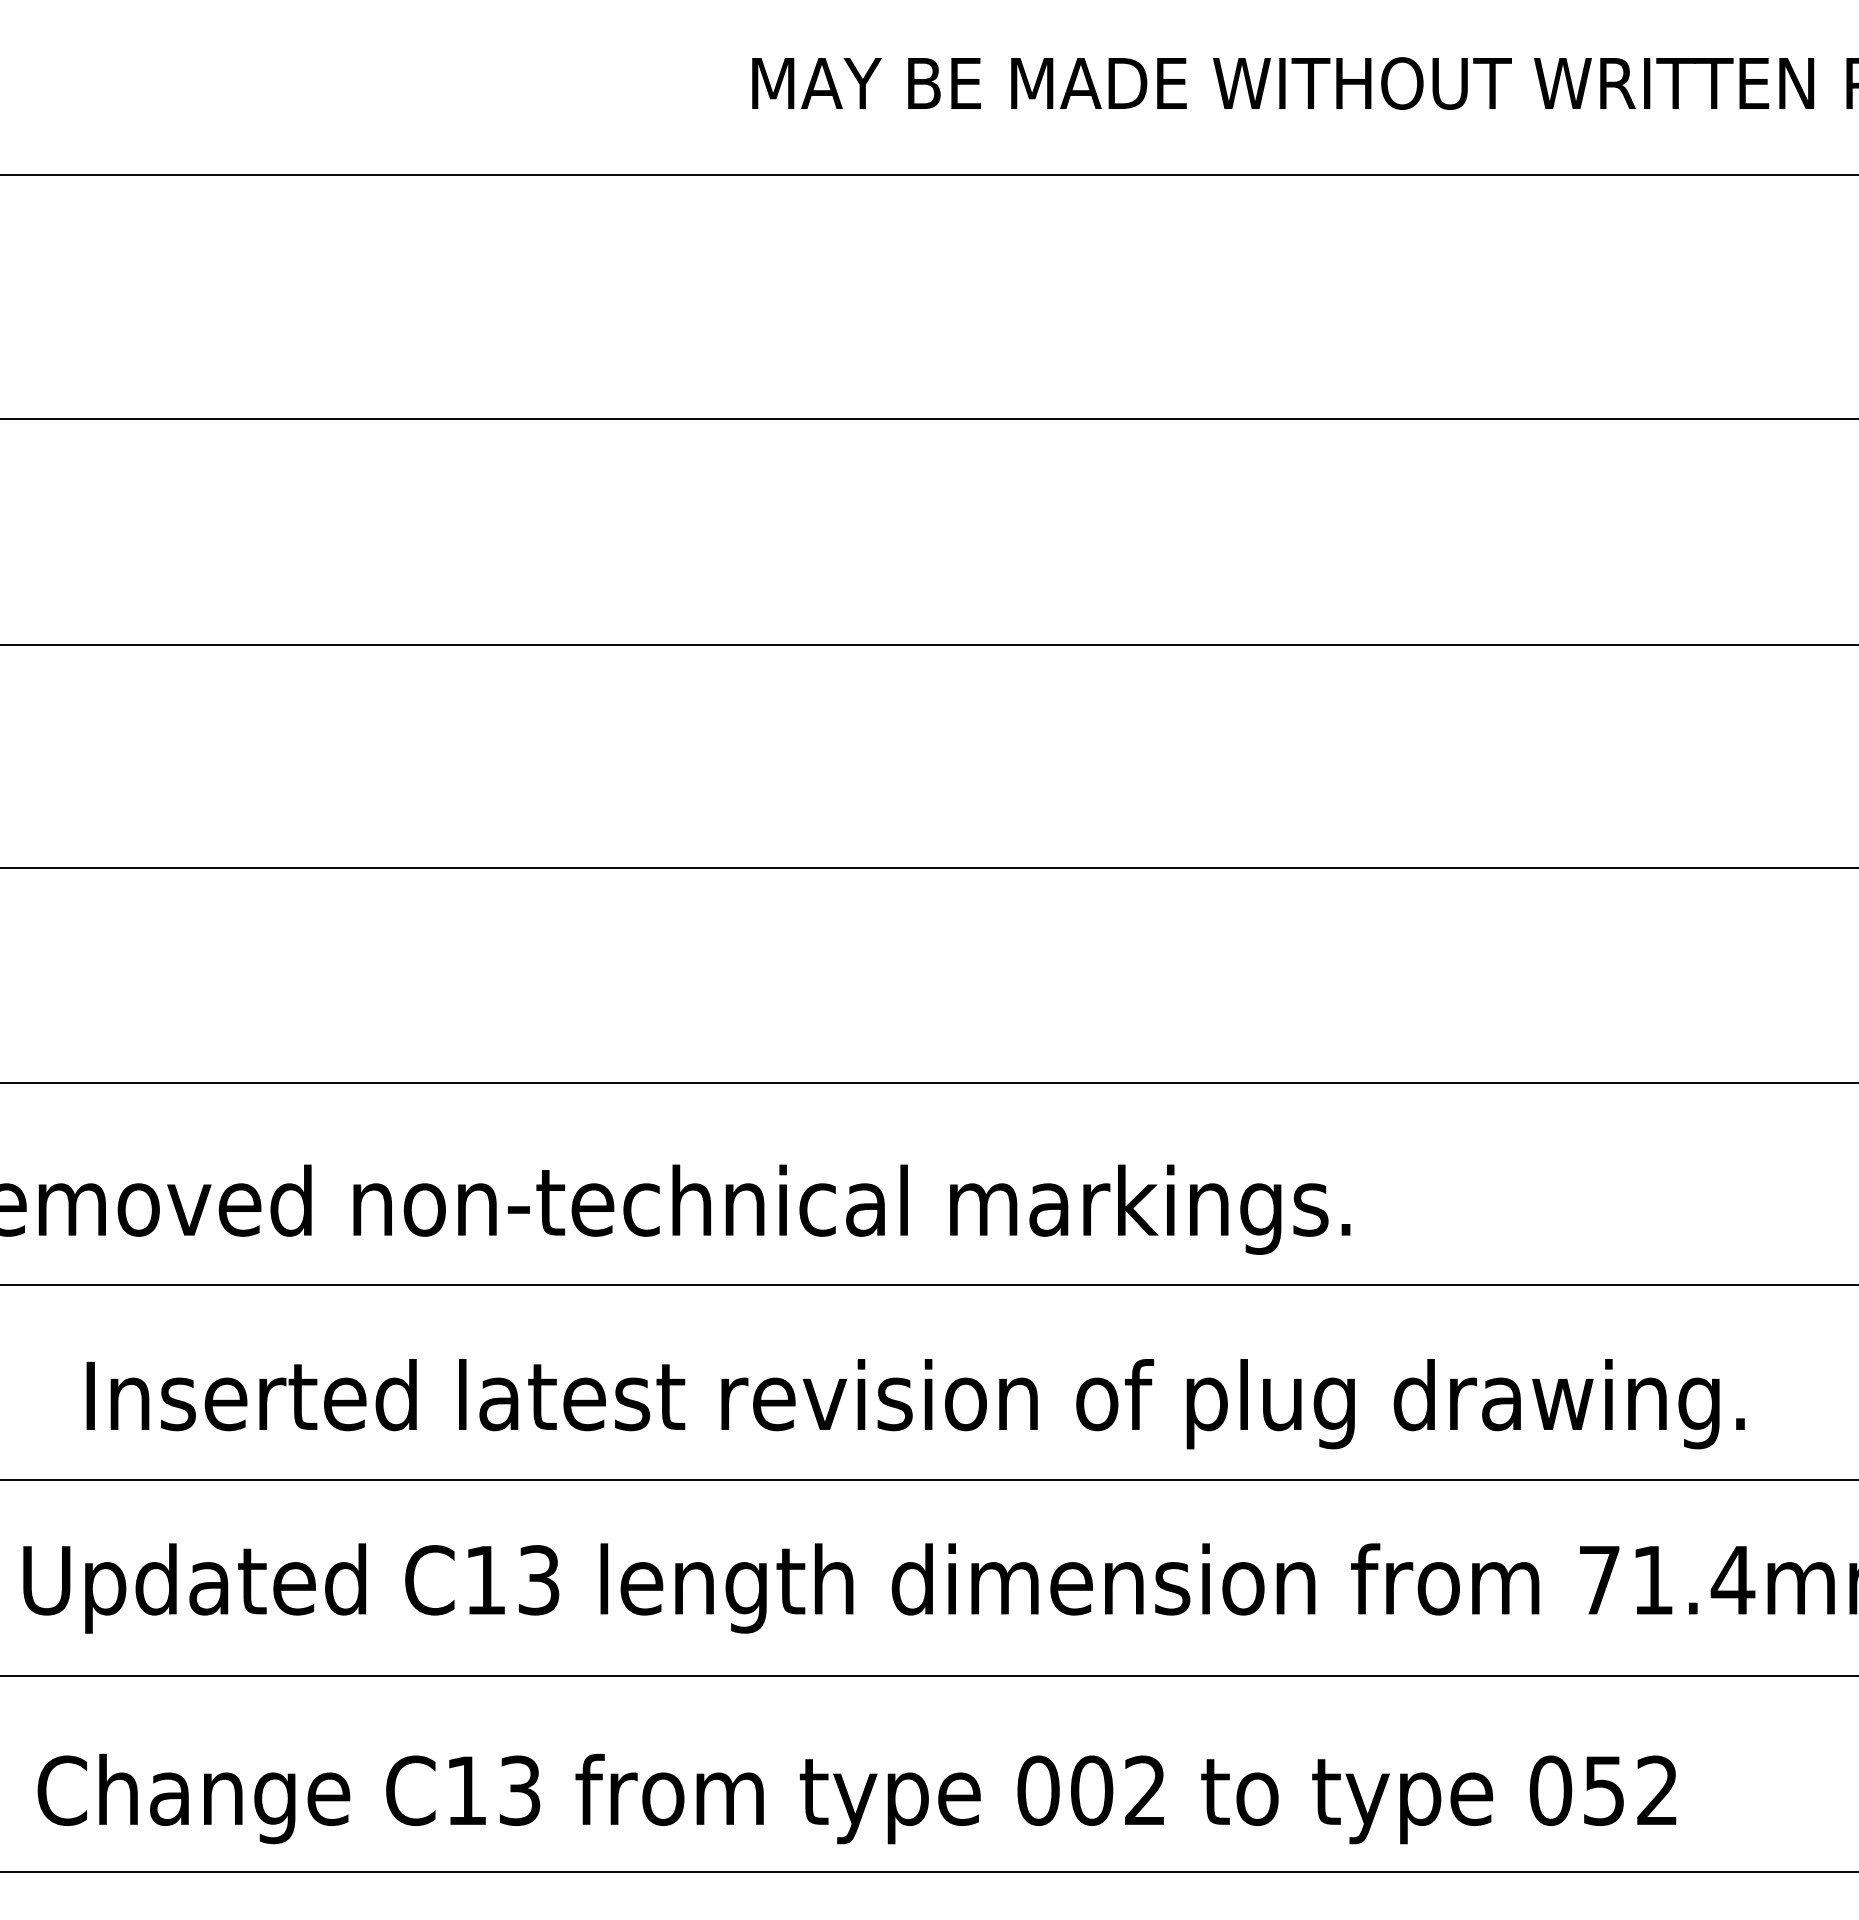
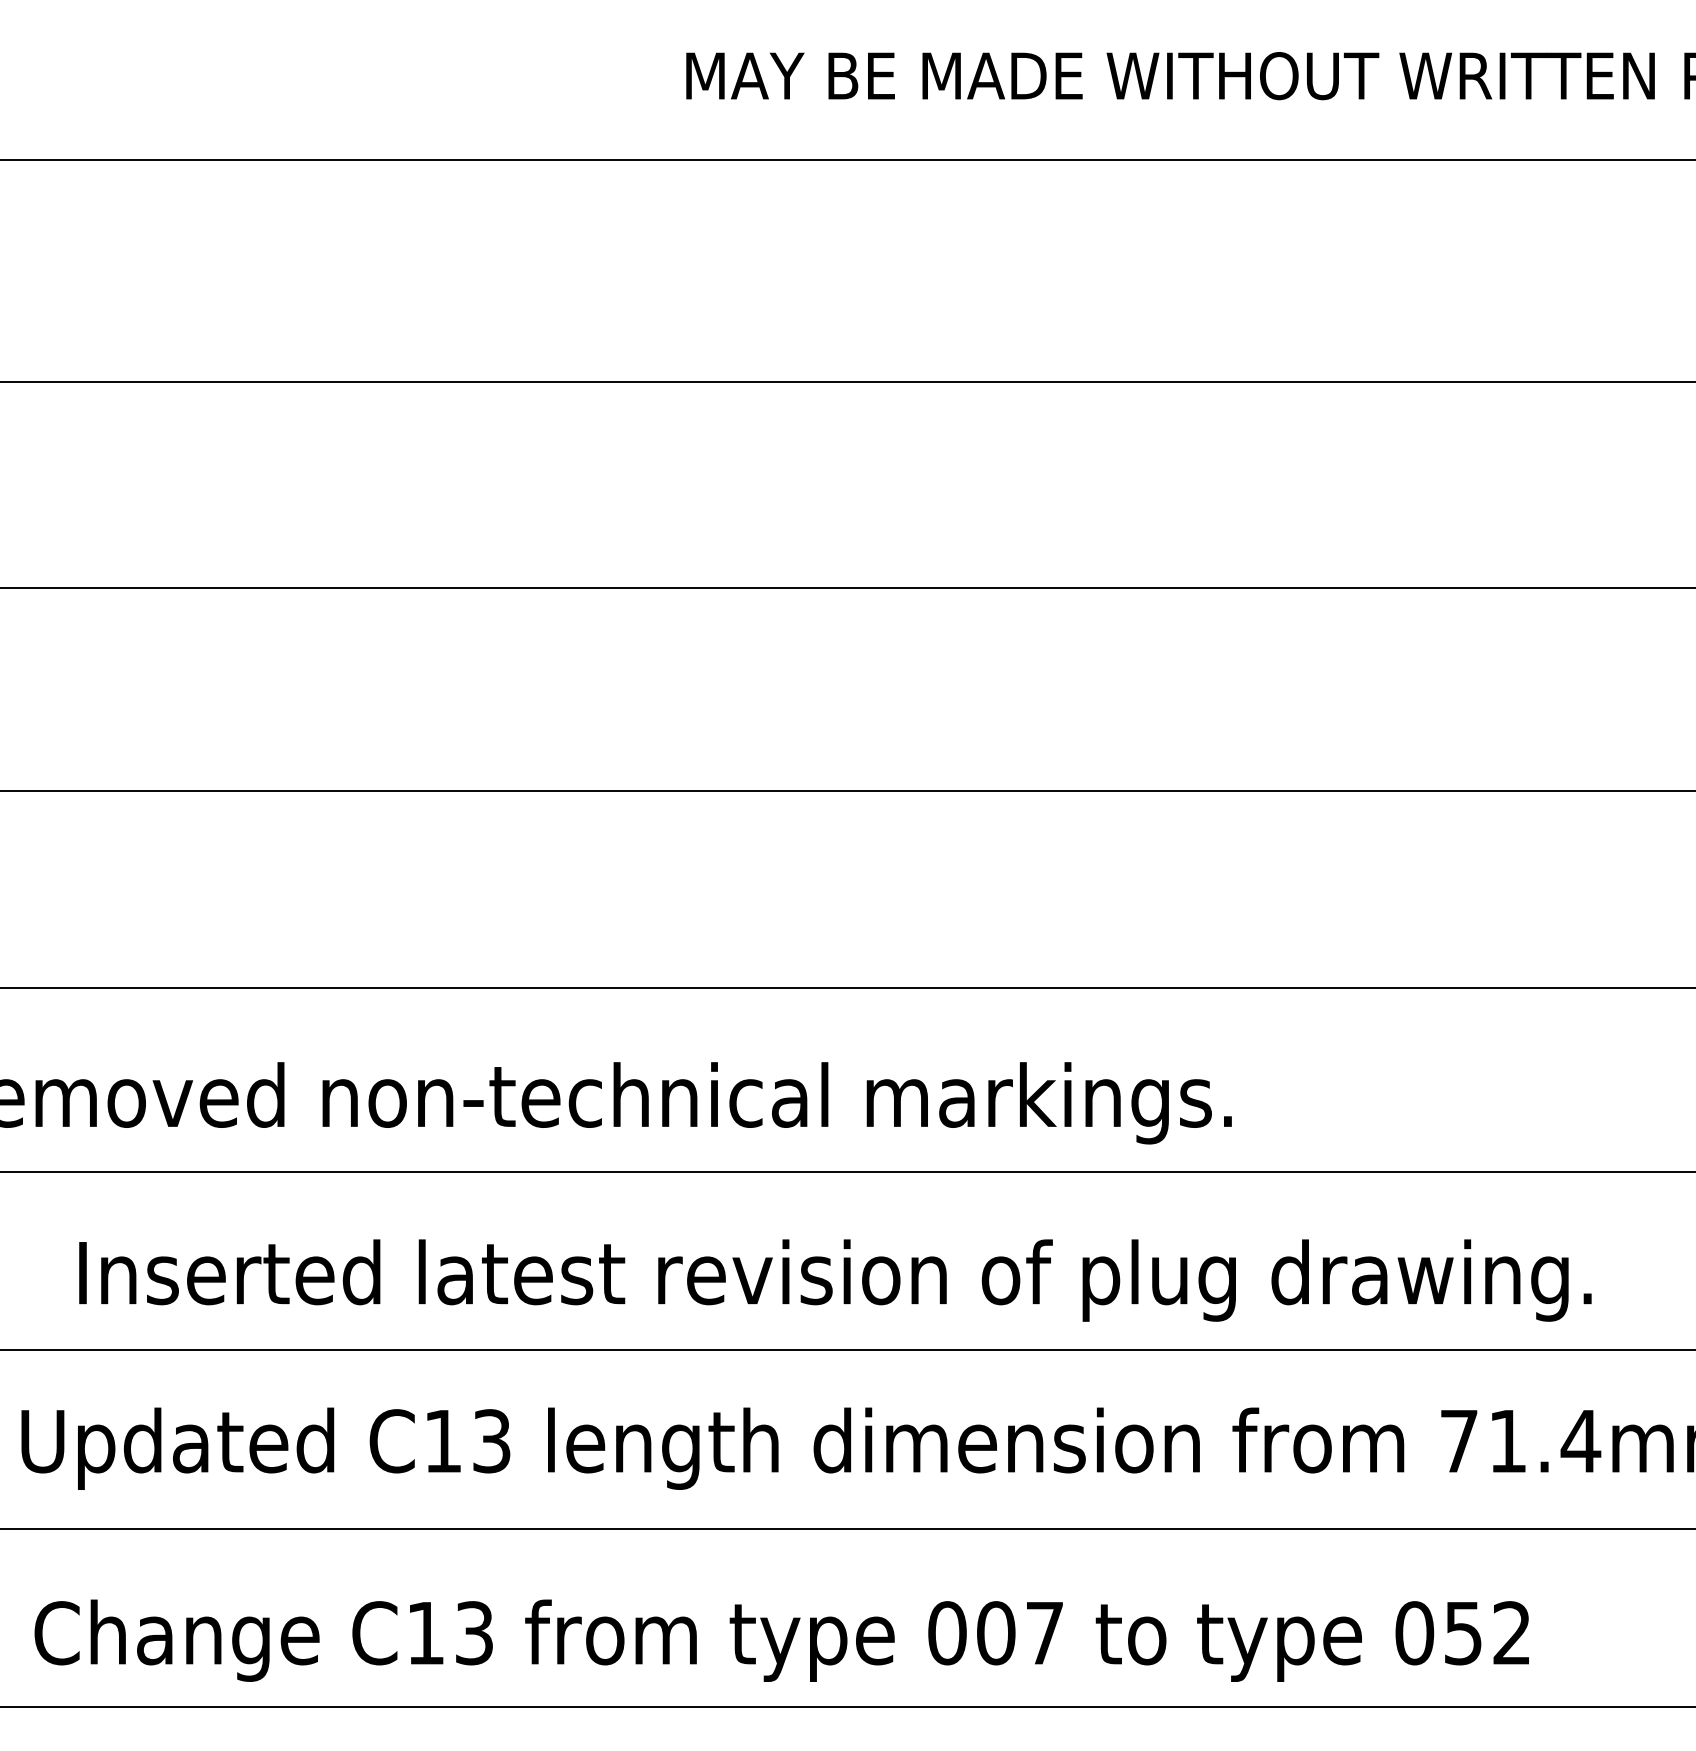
text: (1145, 1789) -> (1045, 1632), 002 -> 007

